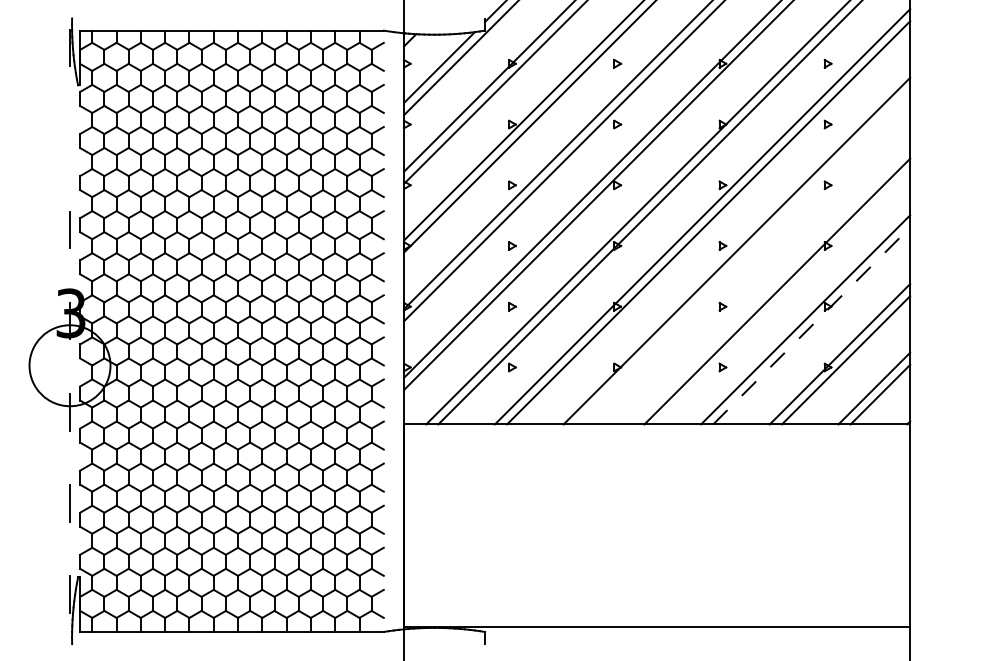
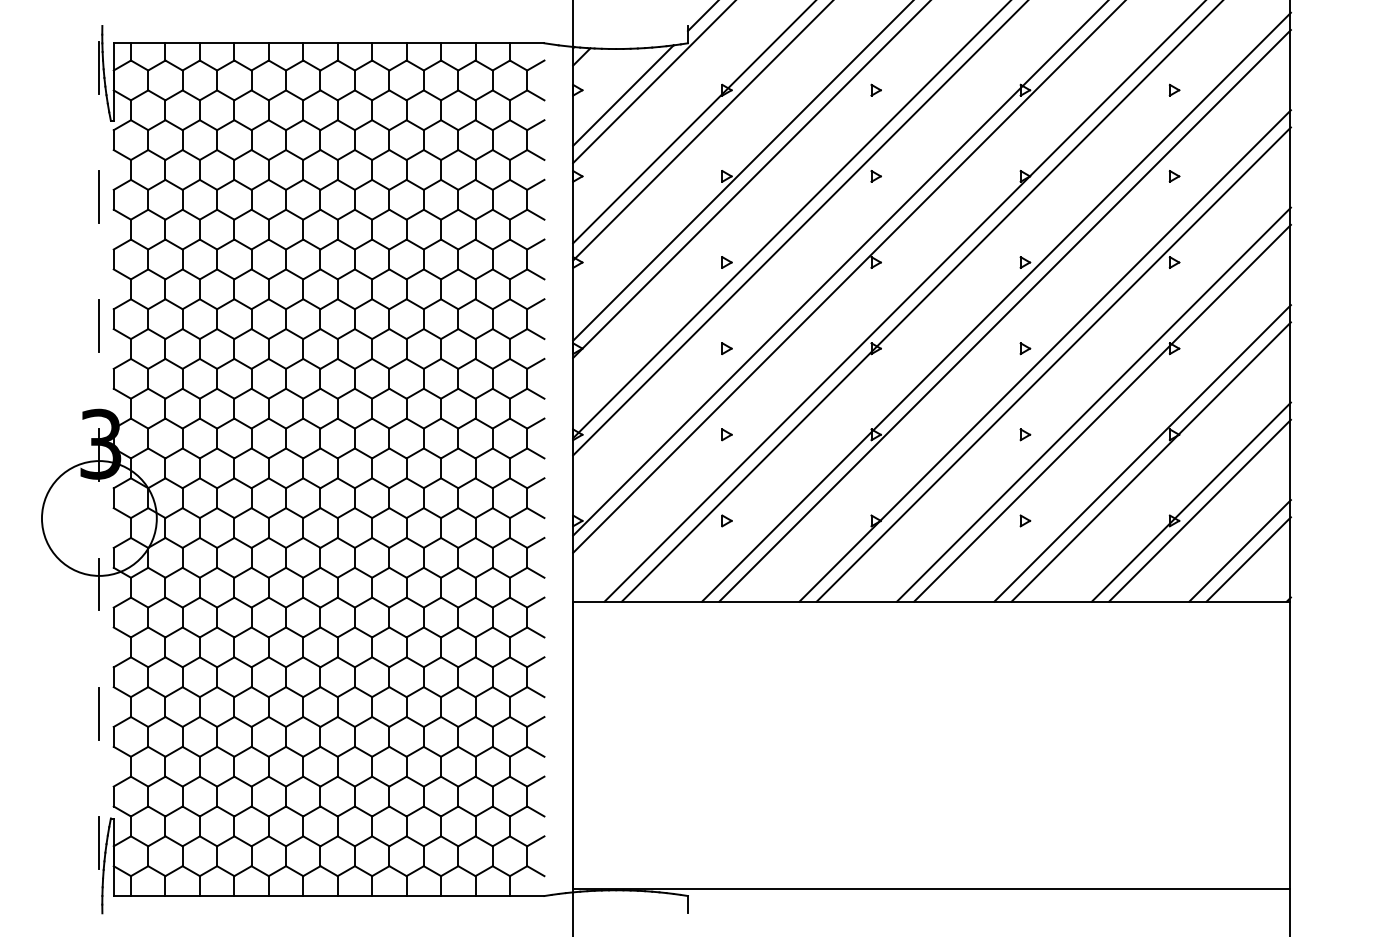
line: (69, 138) -> (98, 196), added
line: (742, 257) -> (1053, 364), added
line: (770, 285) -> (1093, 404), added
line: (811, 326) -> (1151, 462), dashed -> solid

